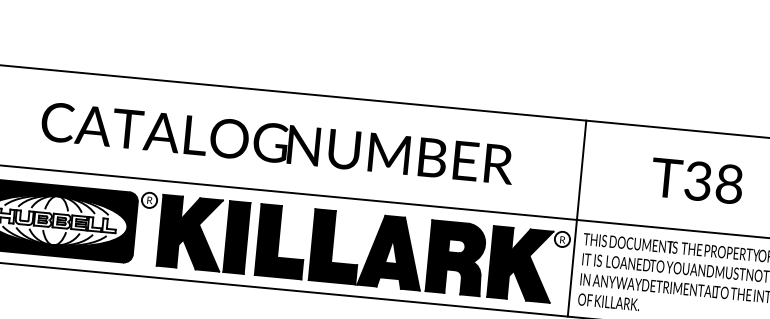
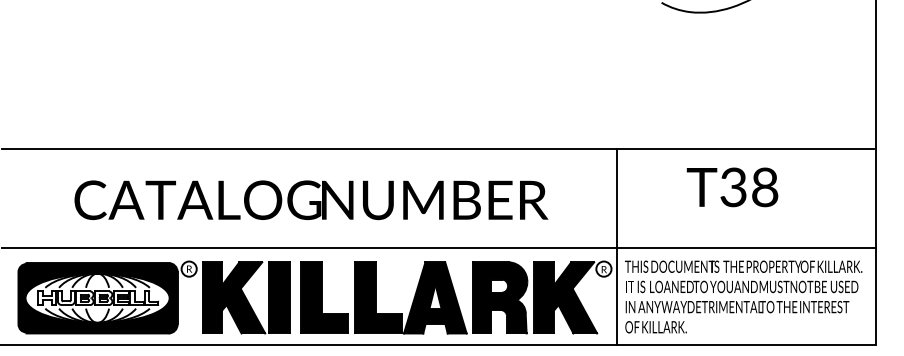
text: (697, 181) -> (732, 187), moved

